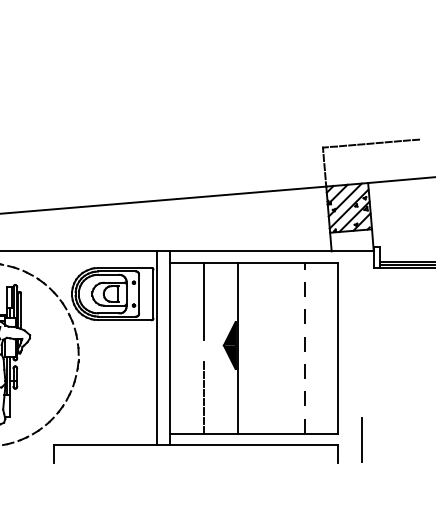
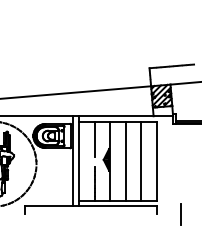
line: (270, 346) -> (125, 160), added
line: (305, 349) -> (141, 161), dashed -> solid
line: (361, 439) -> (180, 214), moved

